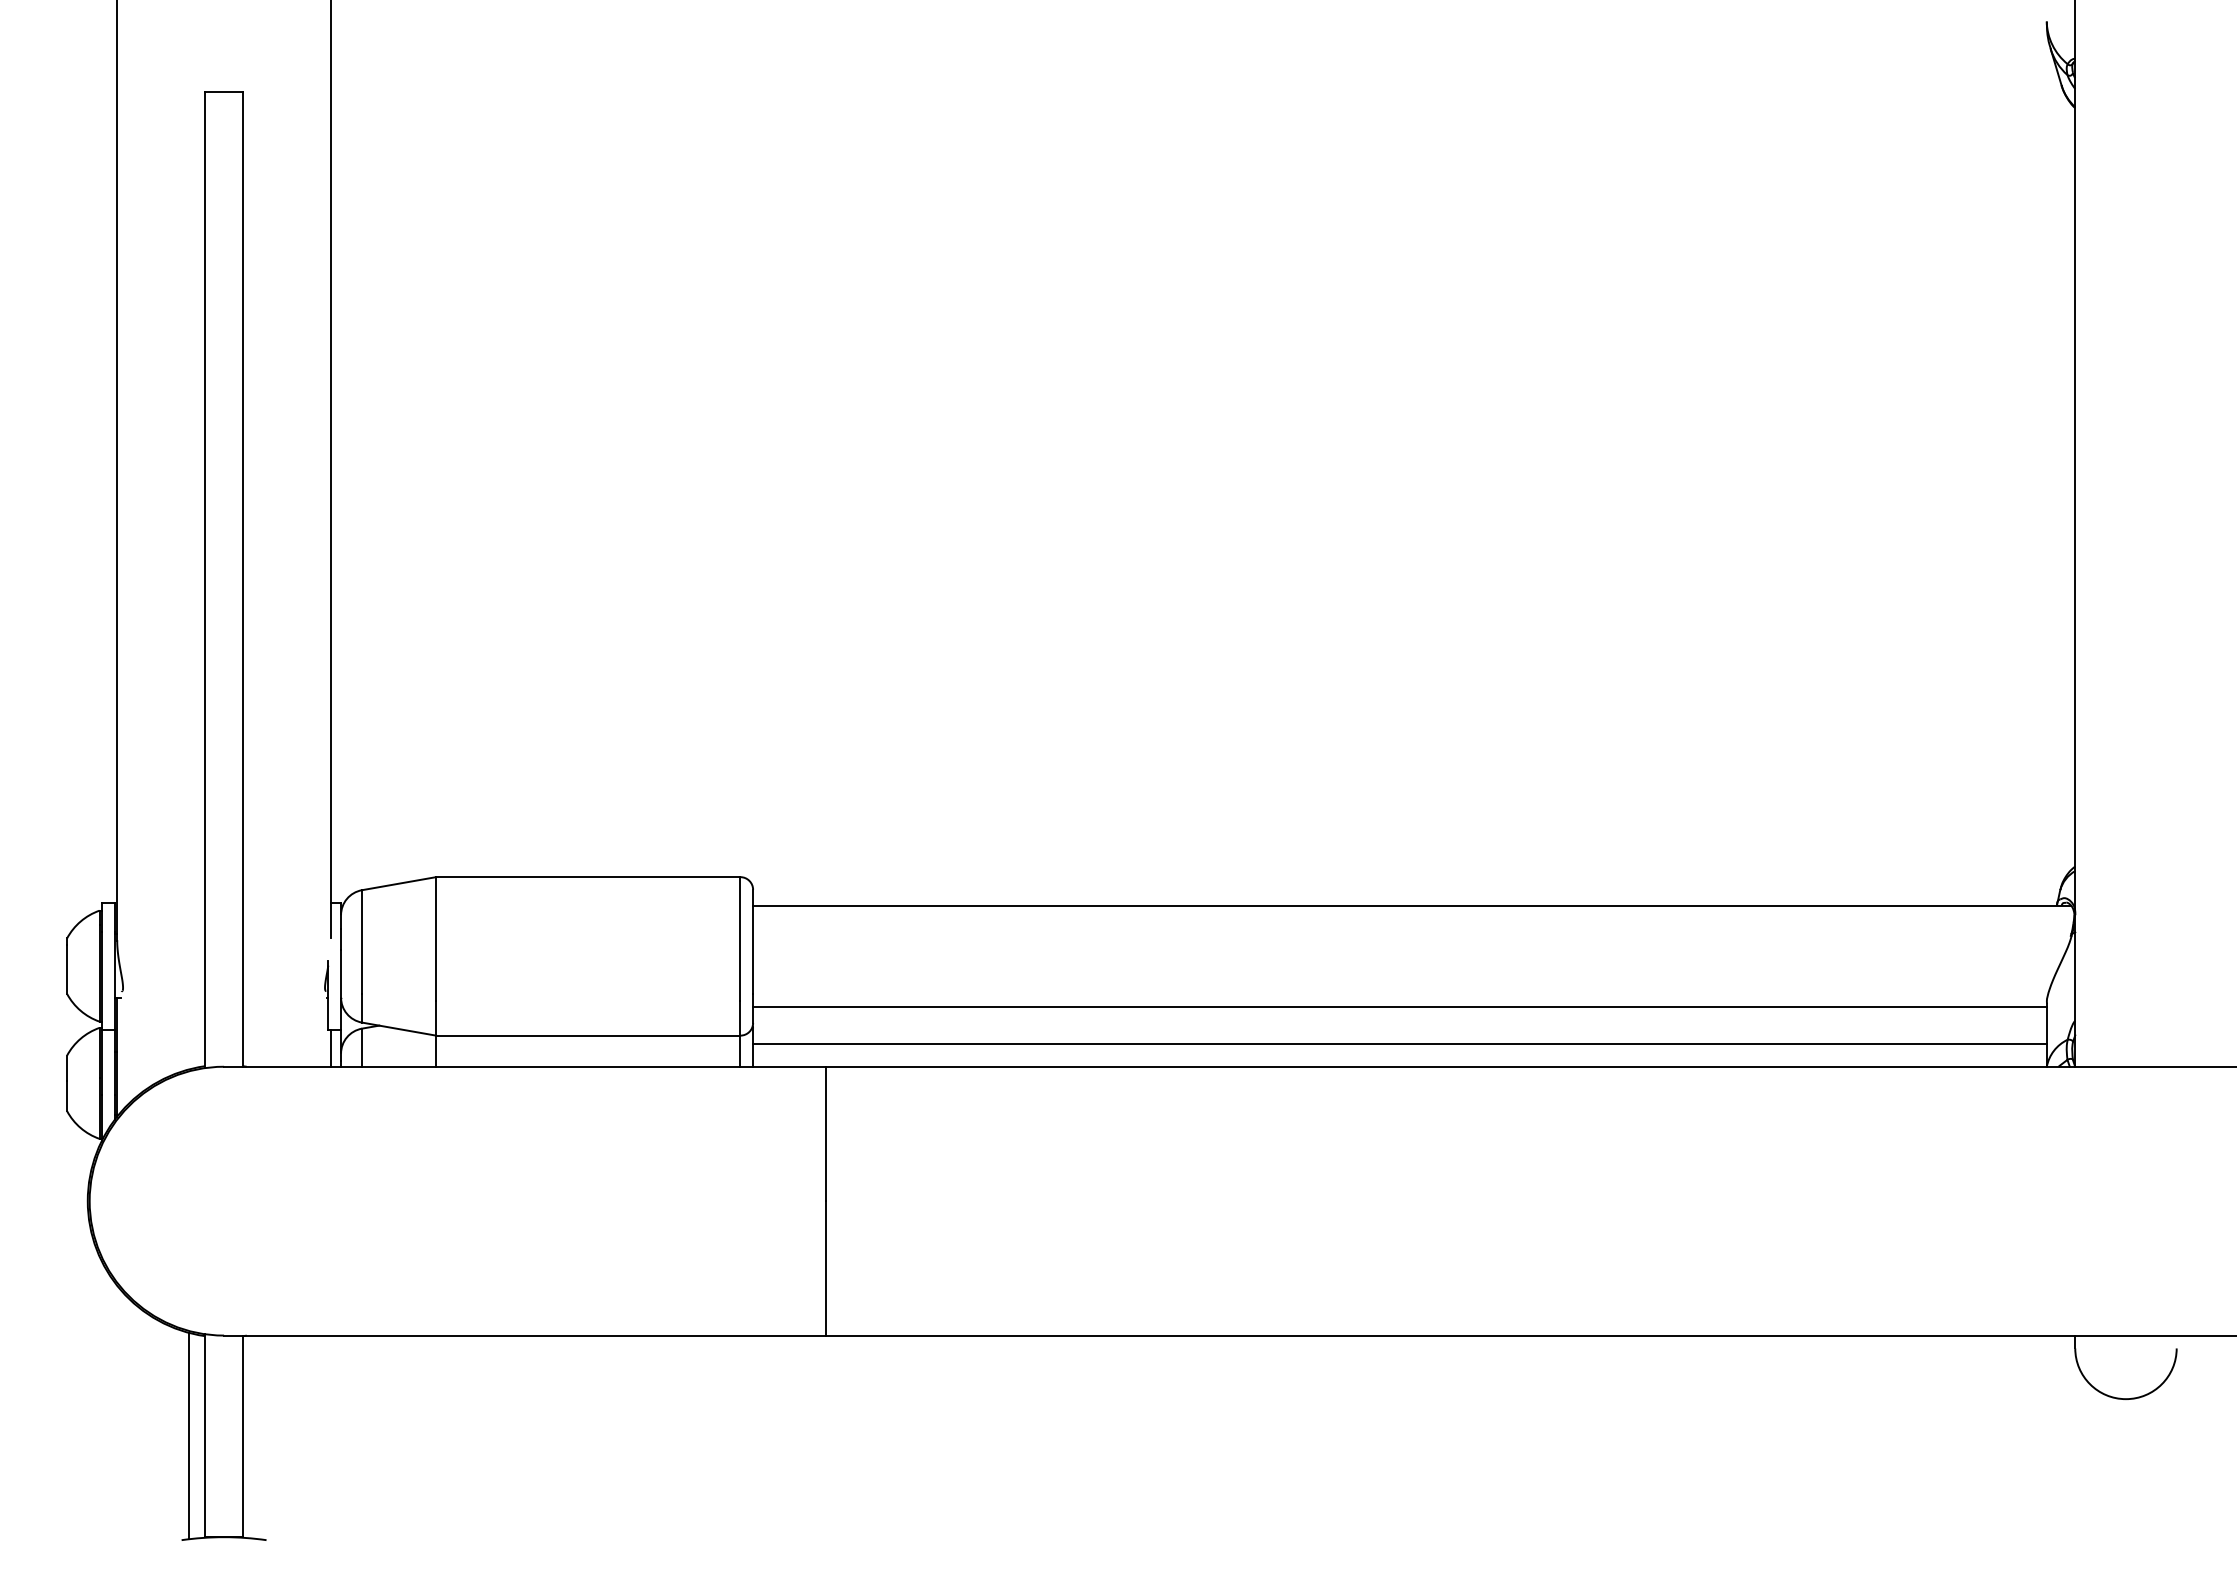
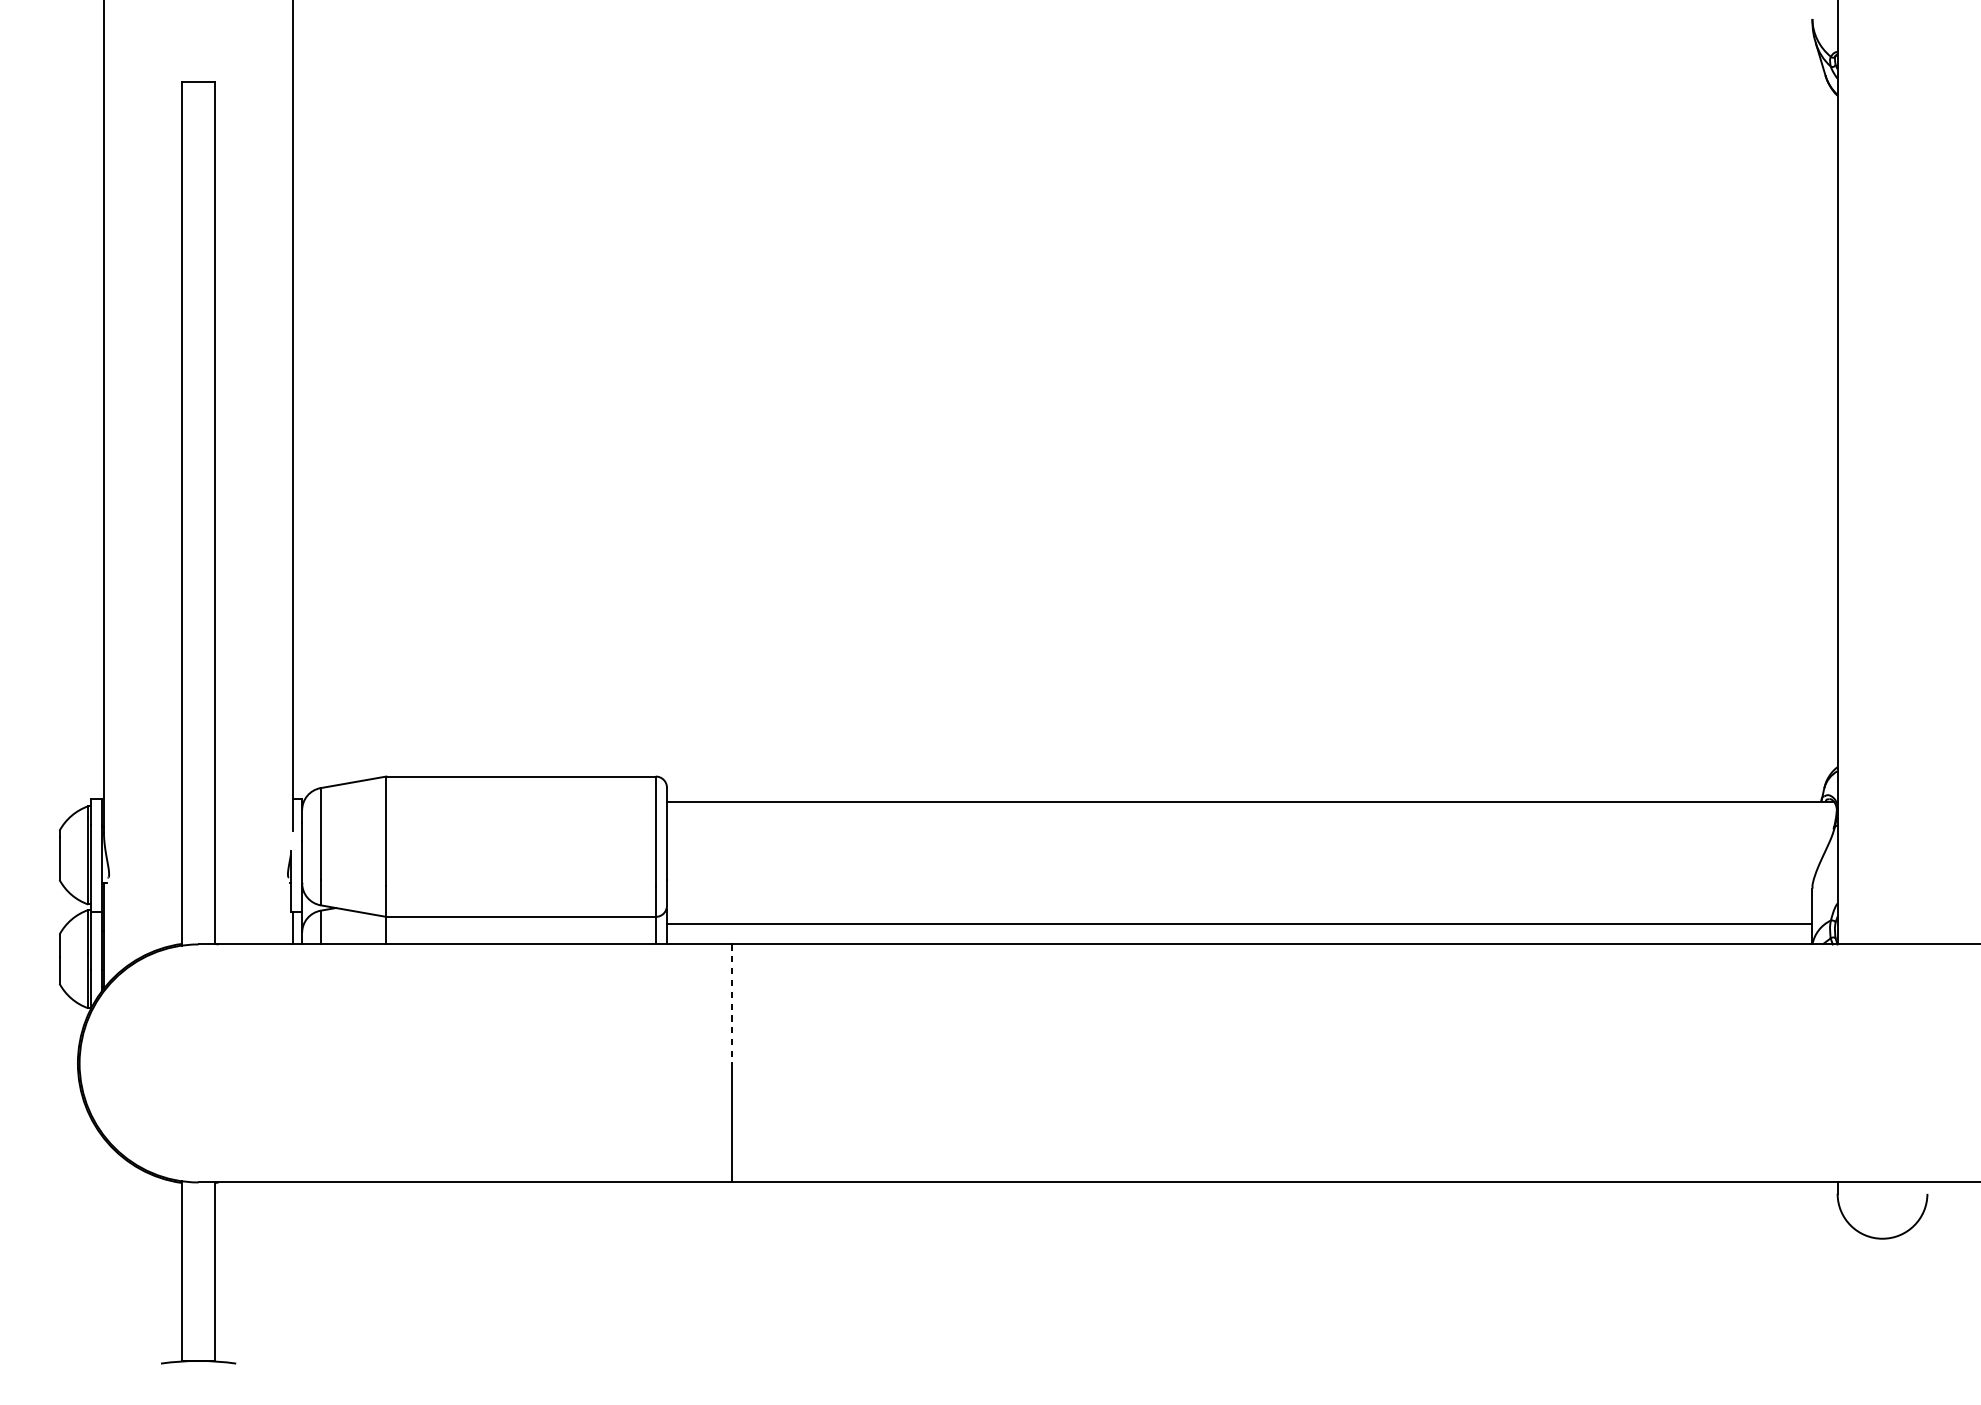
line: (1399, 1007) -> (1239, 891), removed
line: (826, 1134) -> (731, 1004), solid -> dashed
line: (189, 1435) -> (167, 1270), removed

